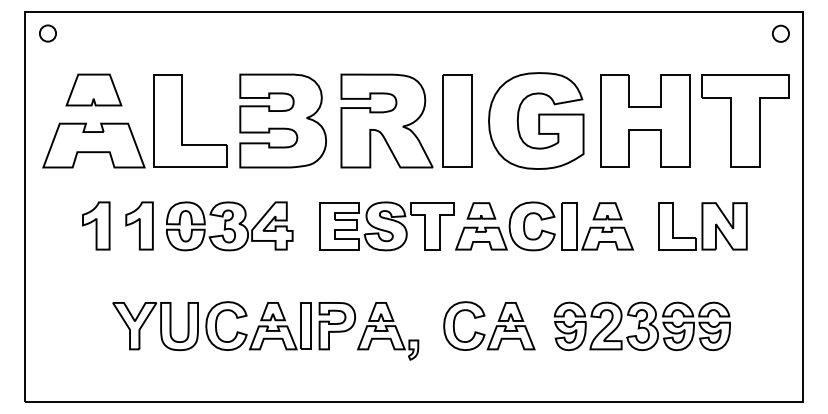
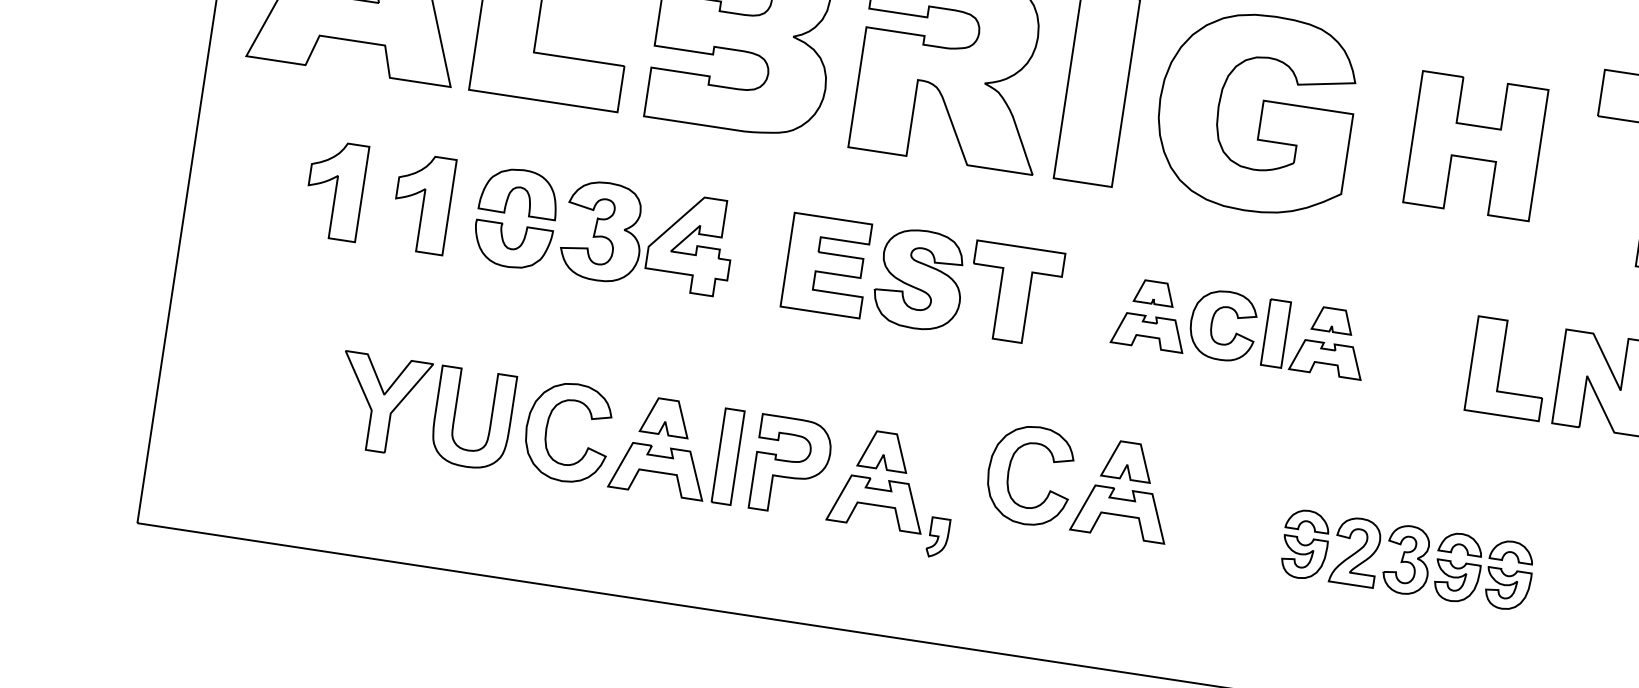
part: (645, 120) -> (1476, 145), size x0.7
part: (544, 226) -> (1240, 328), size x0.7
part: (495, 326) -> (1092, 485), moved
part: (641, 326) -> (1405, 559), size x0.7

